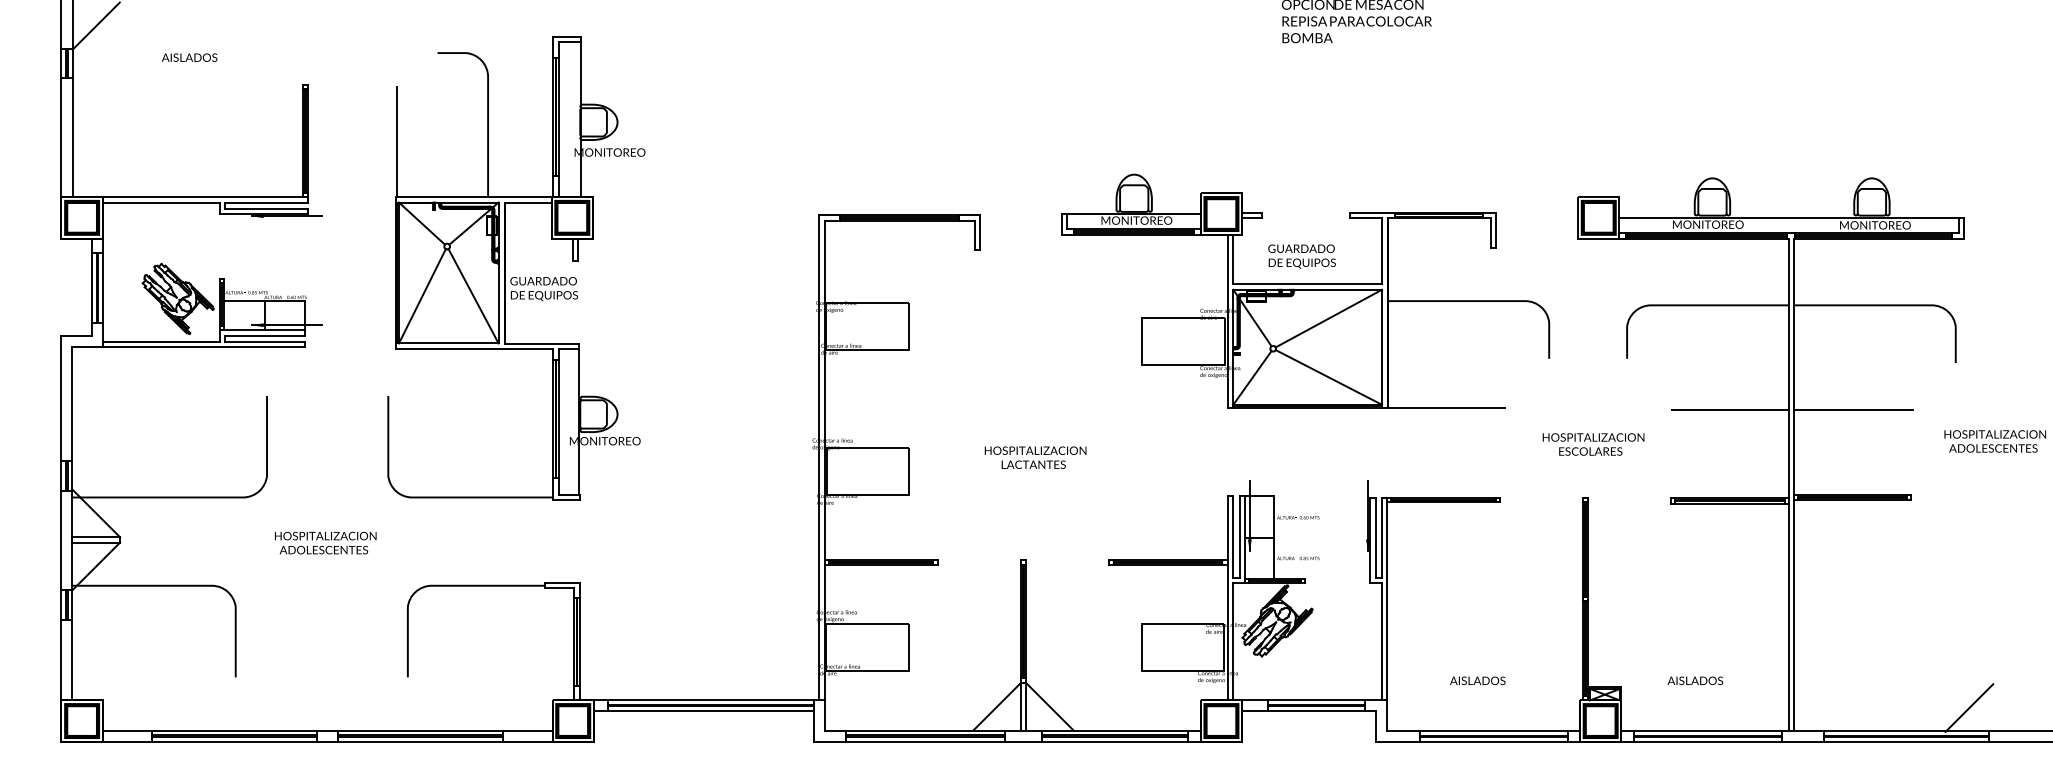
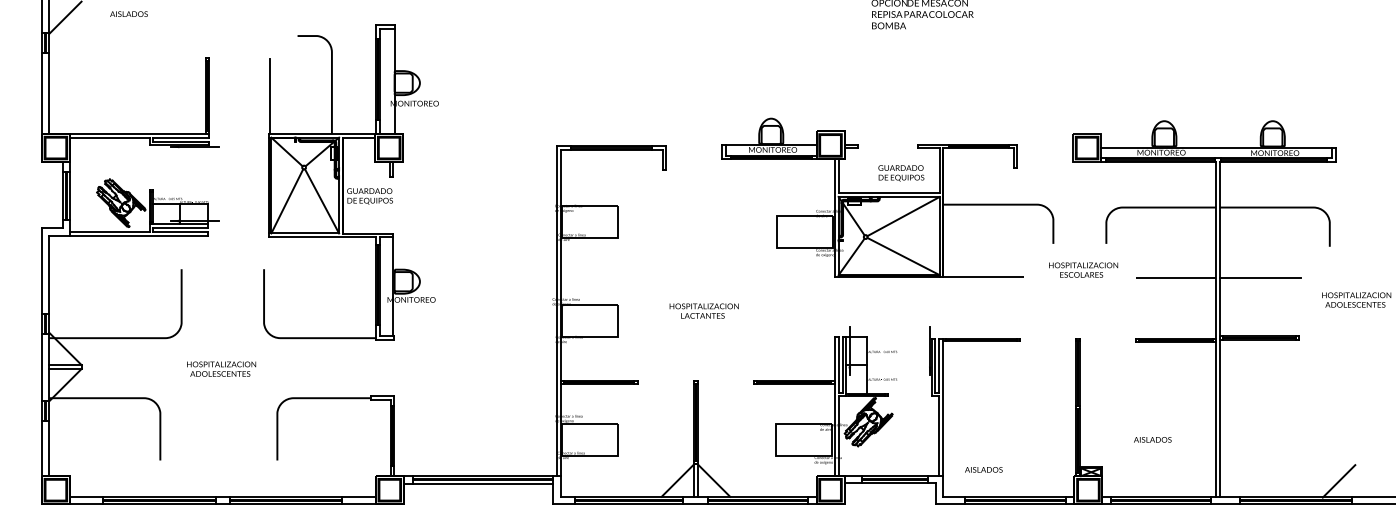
text: (188, 56) -> (128, 13), moved
text: (1302, 256) -> (901, 173), moved
text: (1593, 443) -> (1083, 269), moved
text: (1477, 680) -> (983, 469), moved
text: (1694, 680) -> (1152, 439), moved

